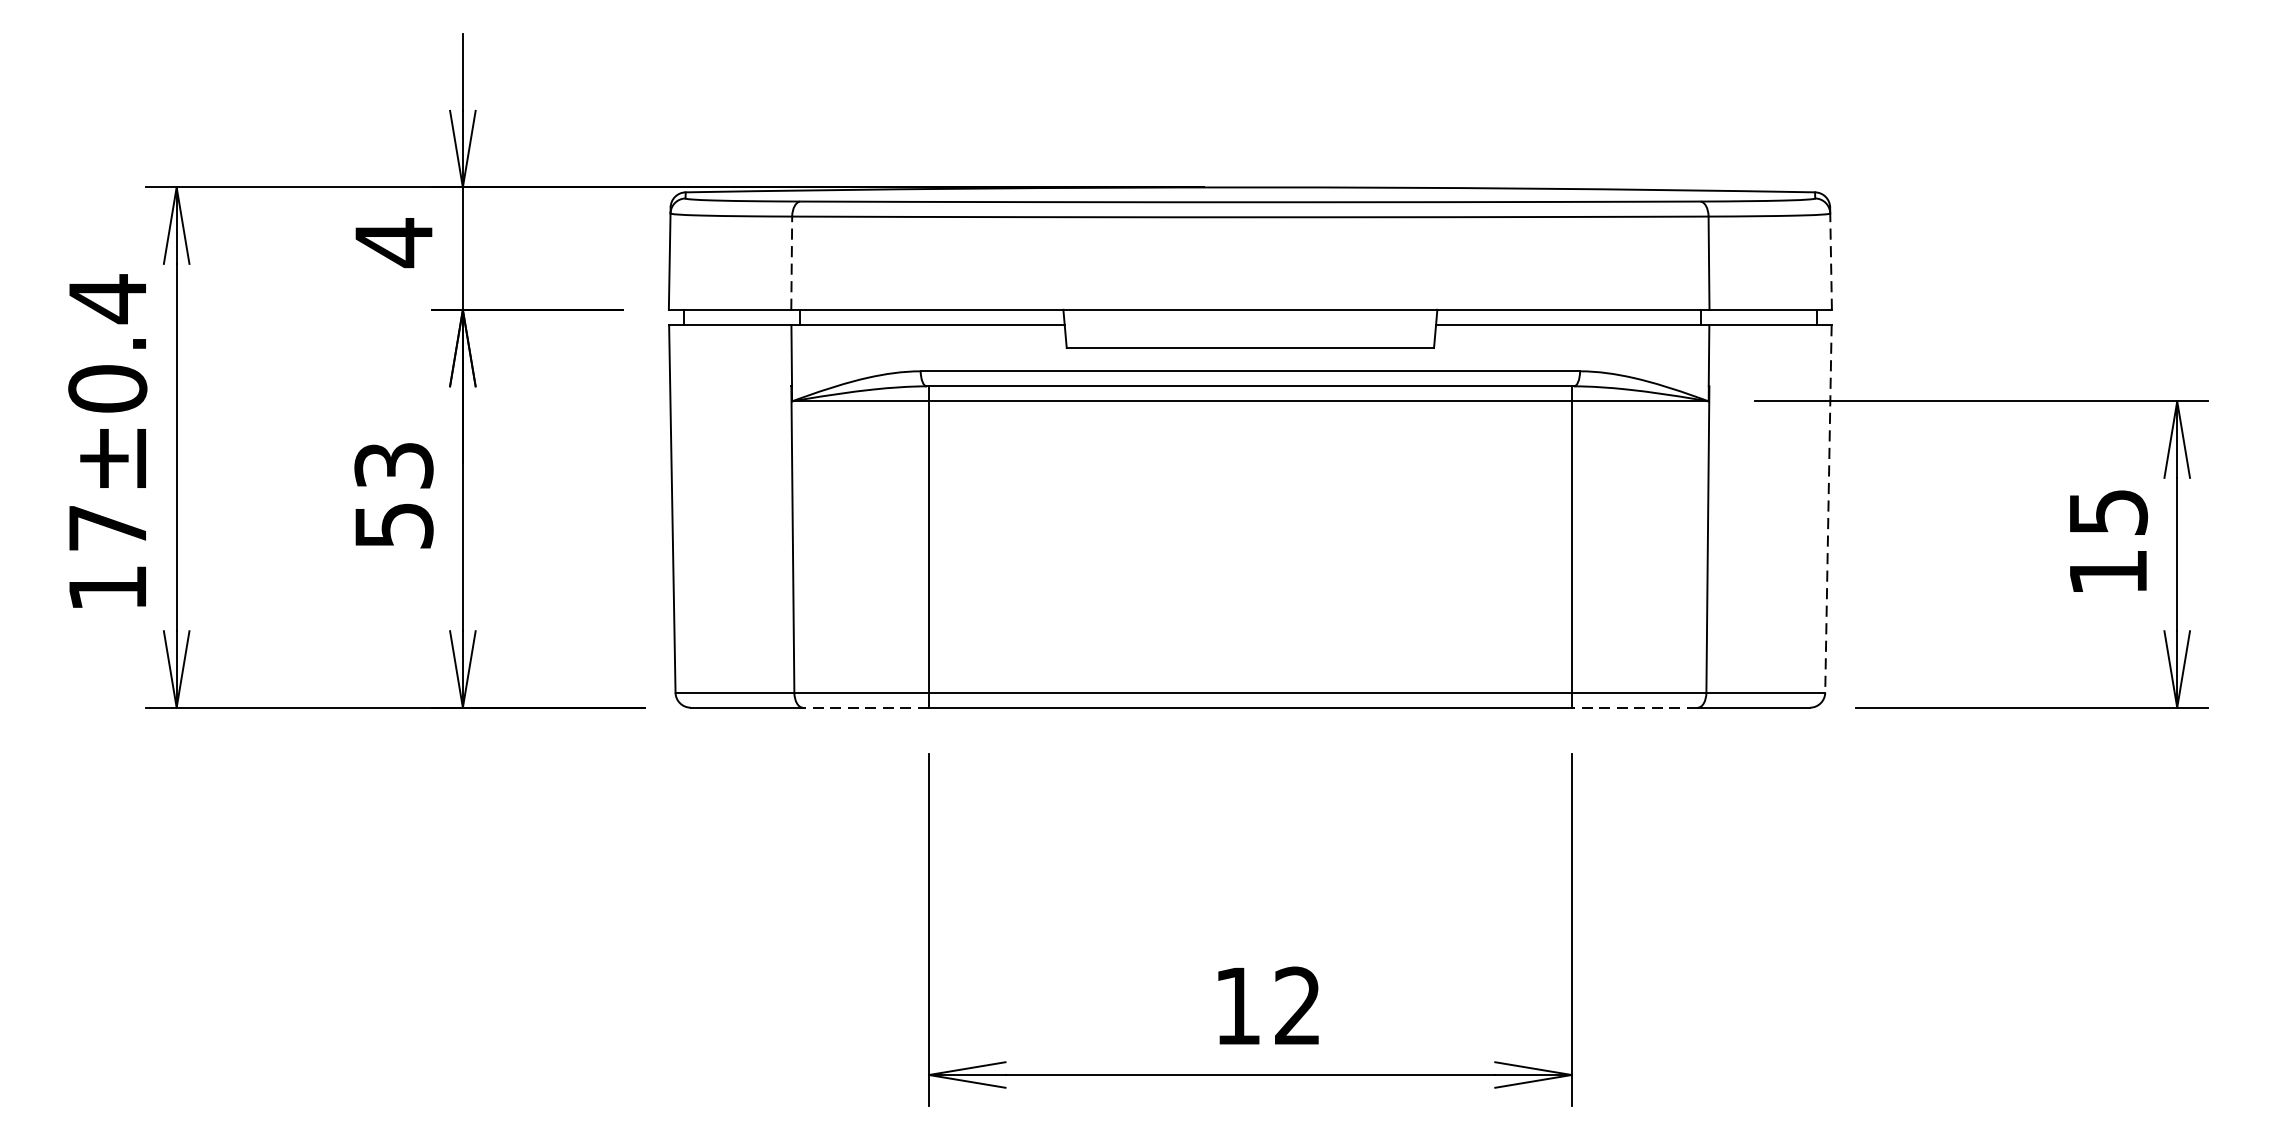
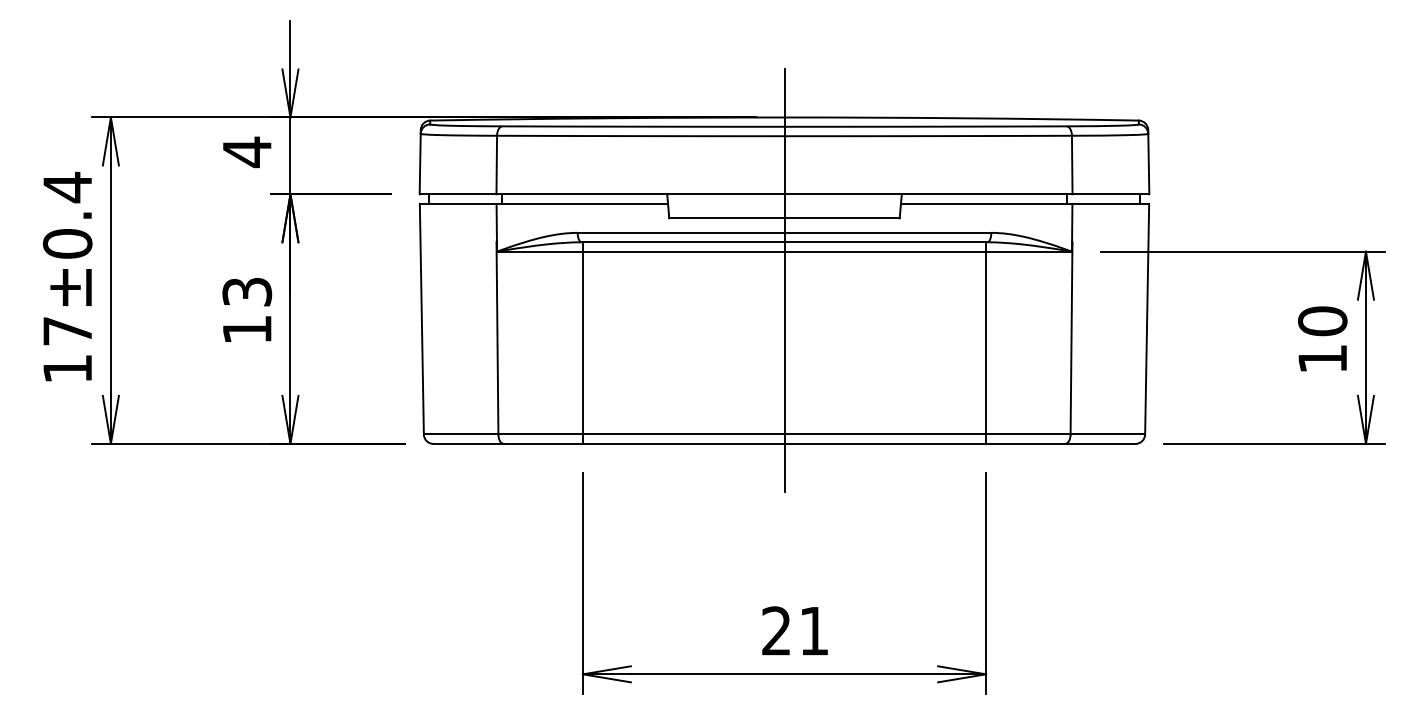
line: (1830, 260) -> (1148, 163), dashed -> solid
line: (791, 262) -> (496, 164), dashed -> solid
line: (1250, 447) -> (784, 280), added
line: (1828, 509) -> (1147, 319), dashed -> solid
text: (2107, 512) -> (1322, 321), 15 -> 10
text: (394, 525) -> (247, 329), 53 -> 13
line: (866, 707) -> (543, 443), dashed -> solid
line: (1634, 707) -> (1025, 443), dashed -> solid
text: (1266, 1005) -> (794, 630), 12 -> 21

